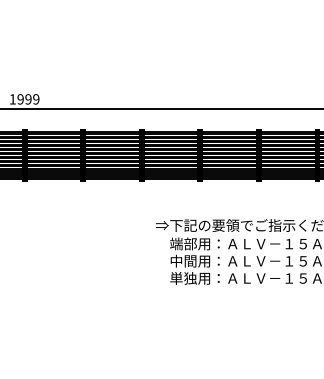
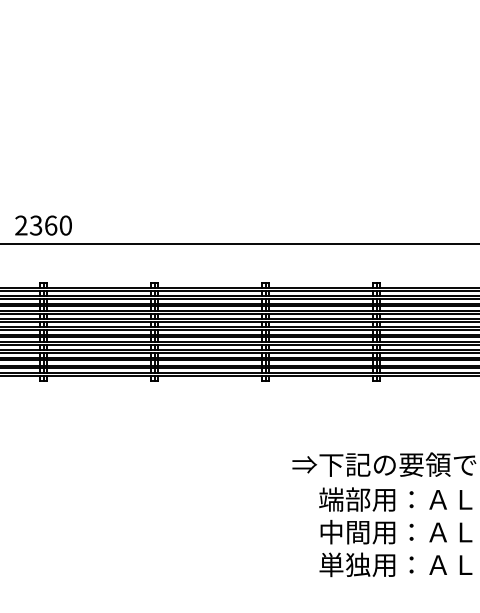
text: (24, 99) -> (43, 225), 1999 -> 2360

